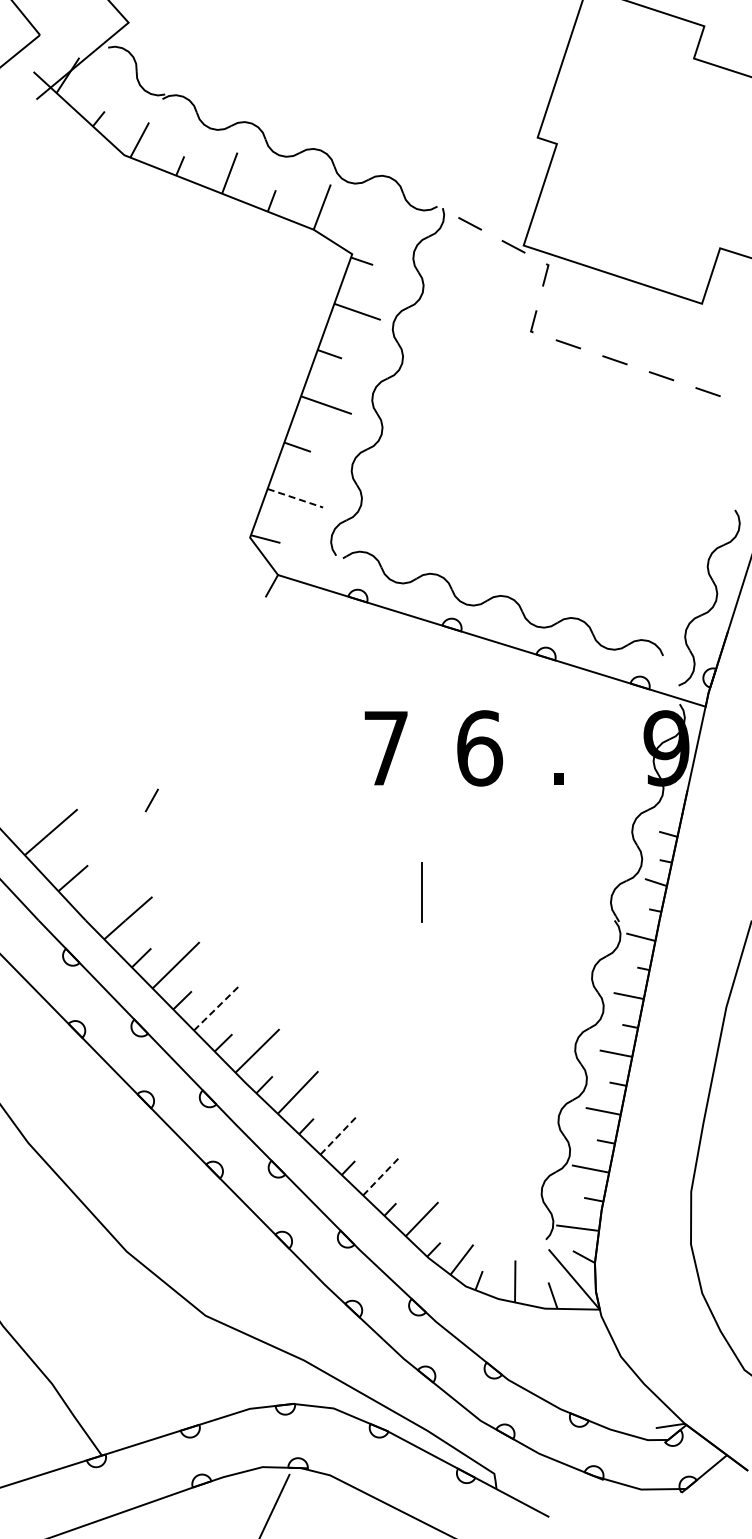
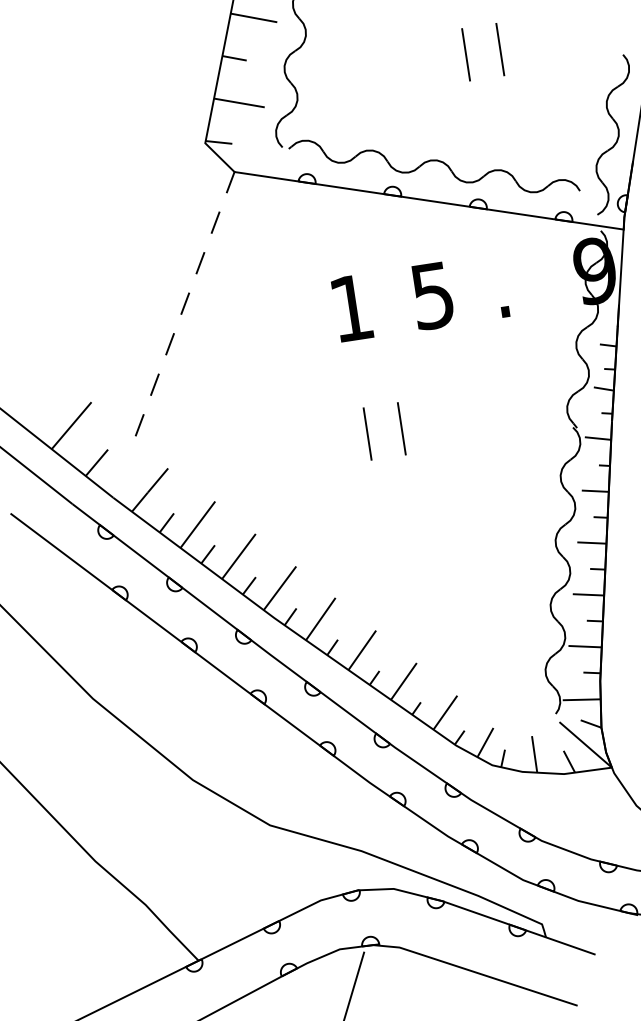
line: (558, 482) -> (465, 54), added
line: (597, 482) -> (499, 49), added
line: (295, 498) -> (239, 103), dashed -> solid
line: (248, 628) -> (215, 222), added
line: (223, 671) -> (199, 263), added
line: (199, 714) -> (184, 303), added
text: (385, 748) -> (351, 308), 7 -> 1
text: (480, 748) -> (433, 295), 6 -> 5
line: (175, 757) -> (169, 344), added
line: (127, 843) -> (139, 425), added
line: (382, 892) -> (367, 434), added
line: (217, 1007) -> (239, 555), dashed -> solid
line: (339, 1134) -> (362, 650), dashed -> solid
line: (380, 1176) -> (403, 681), dashed -> solid

